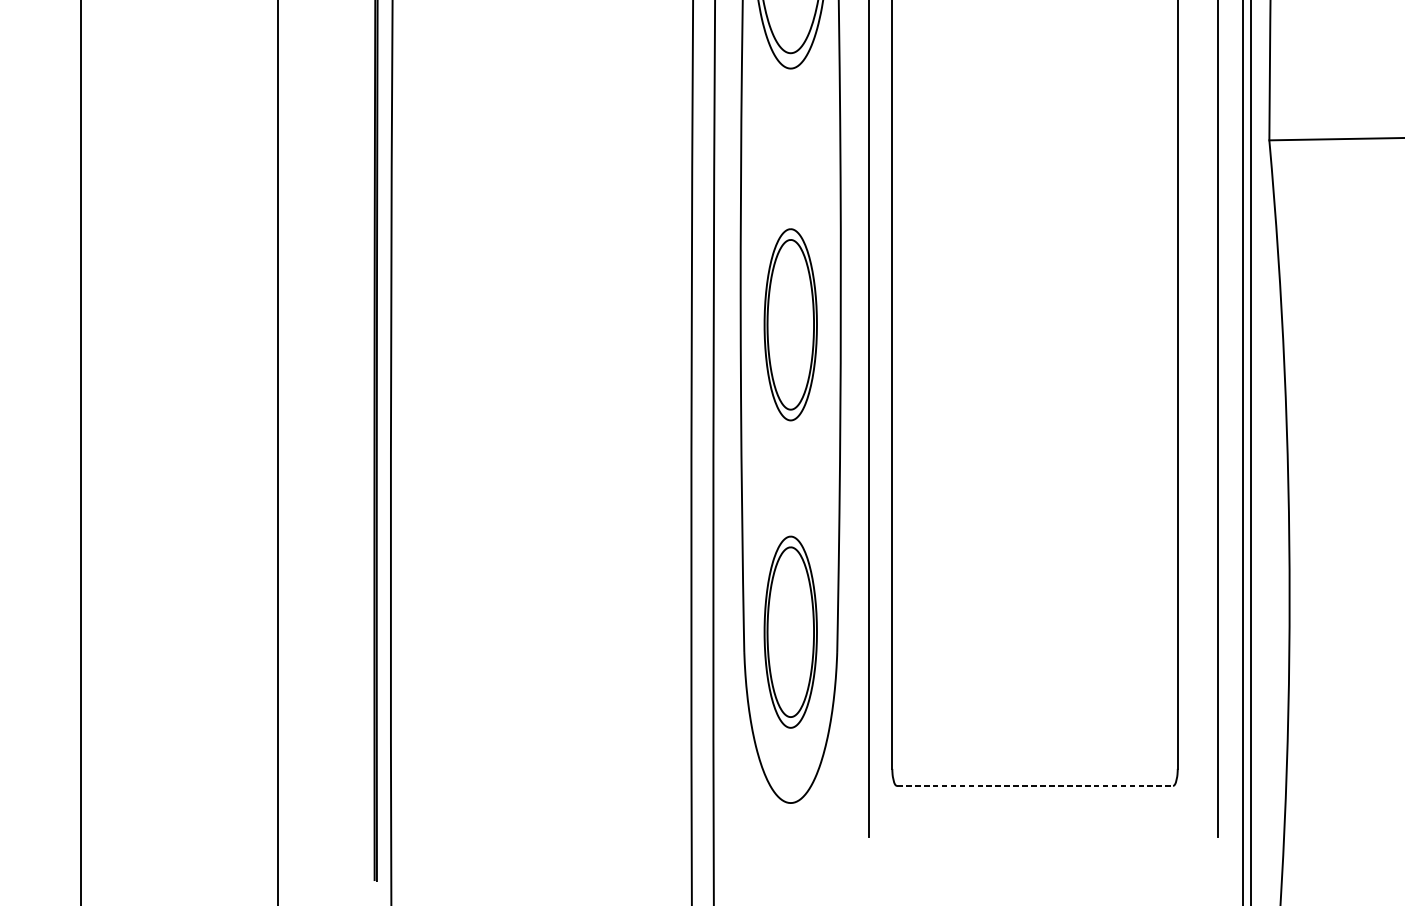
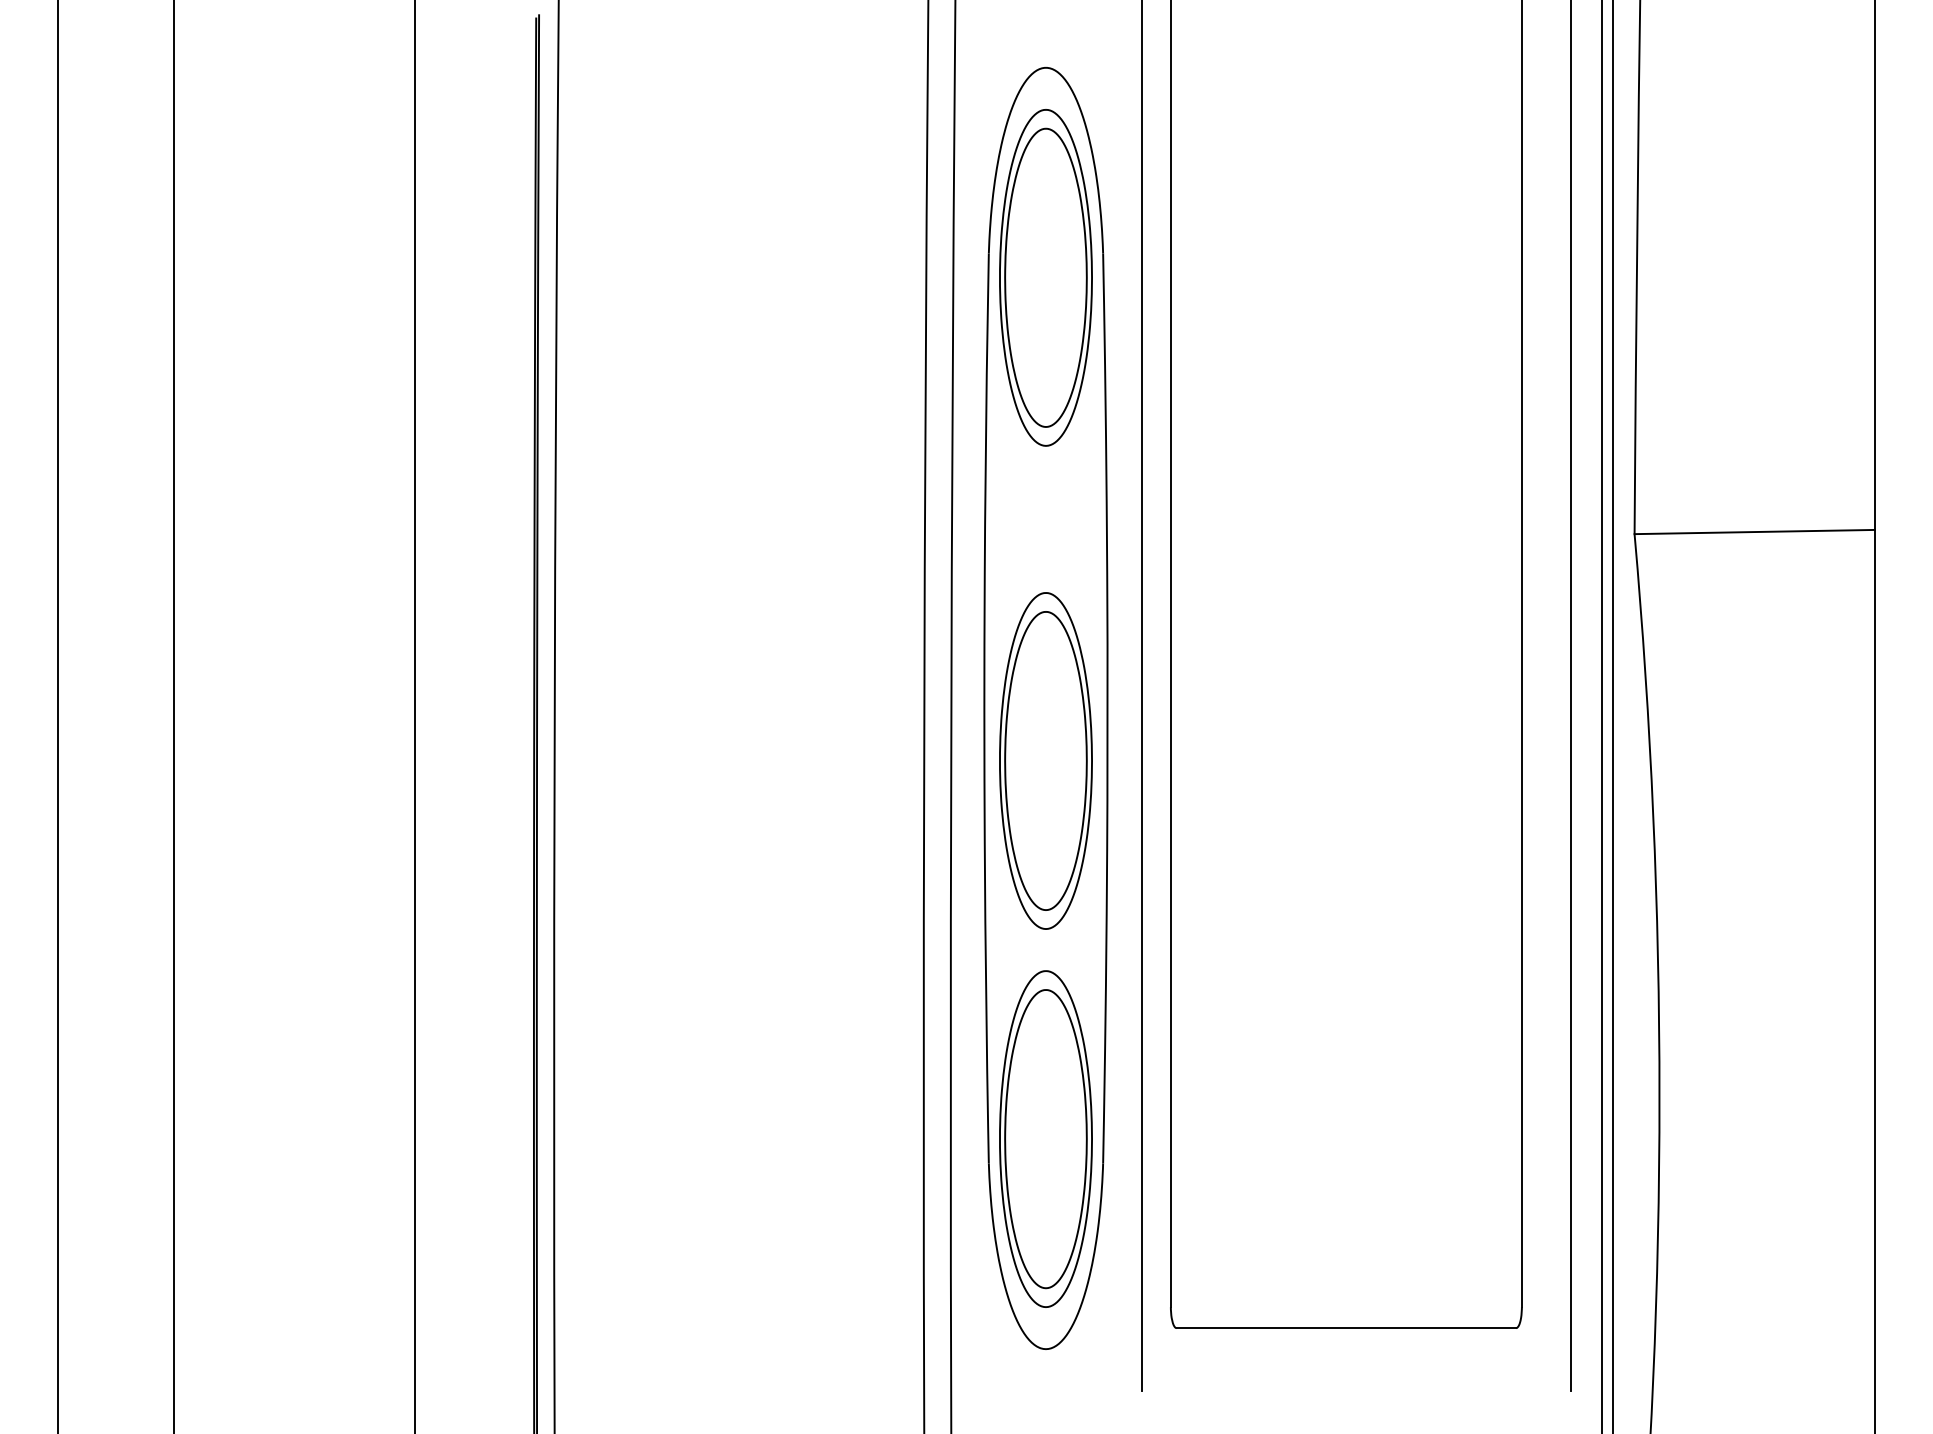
part: (790, 324) -> (1045, 760), size x1.43
part: (790, 631) -> (1045, 1138), size x1.43
line: (1035, 786) -> (1346, 1328), dashed -> solid

